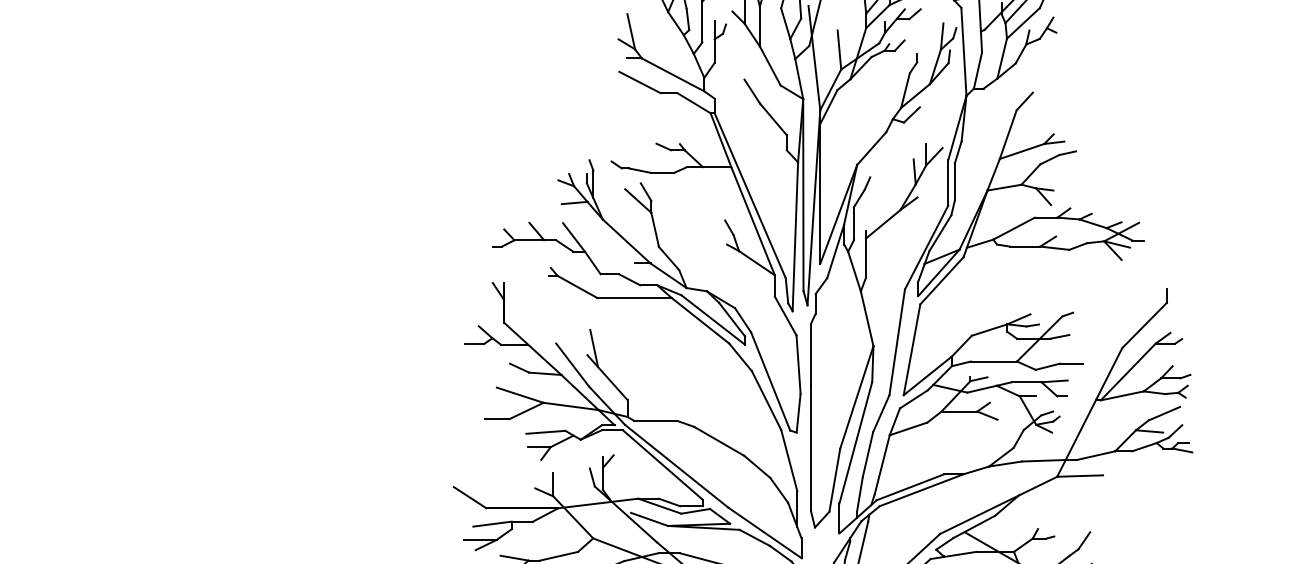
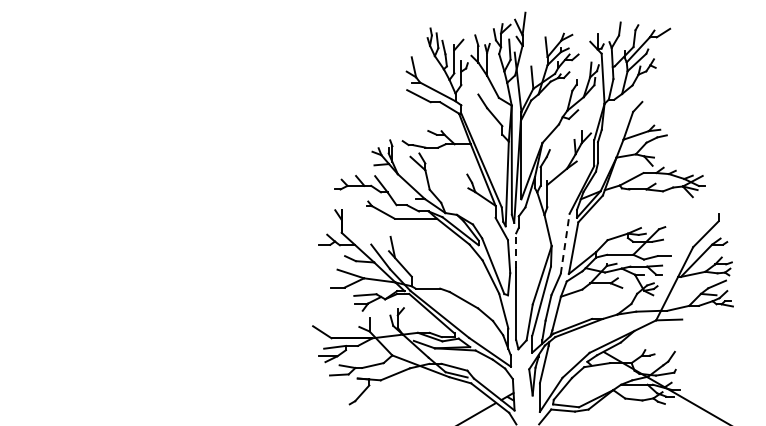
line: (897, 341) -> (565, 243), solid -> dashed
line: (811, 353) -> (516, 250), solid -> dashed

